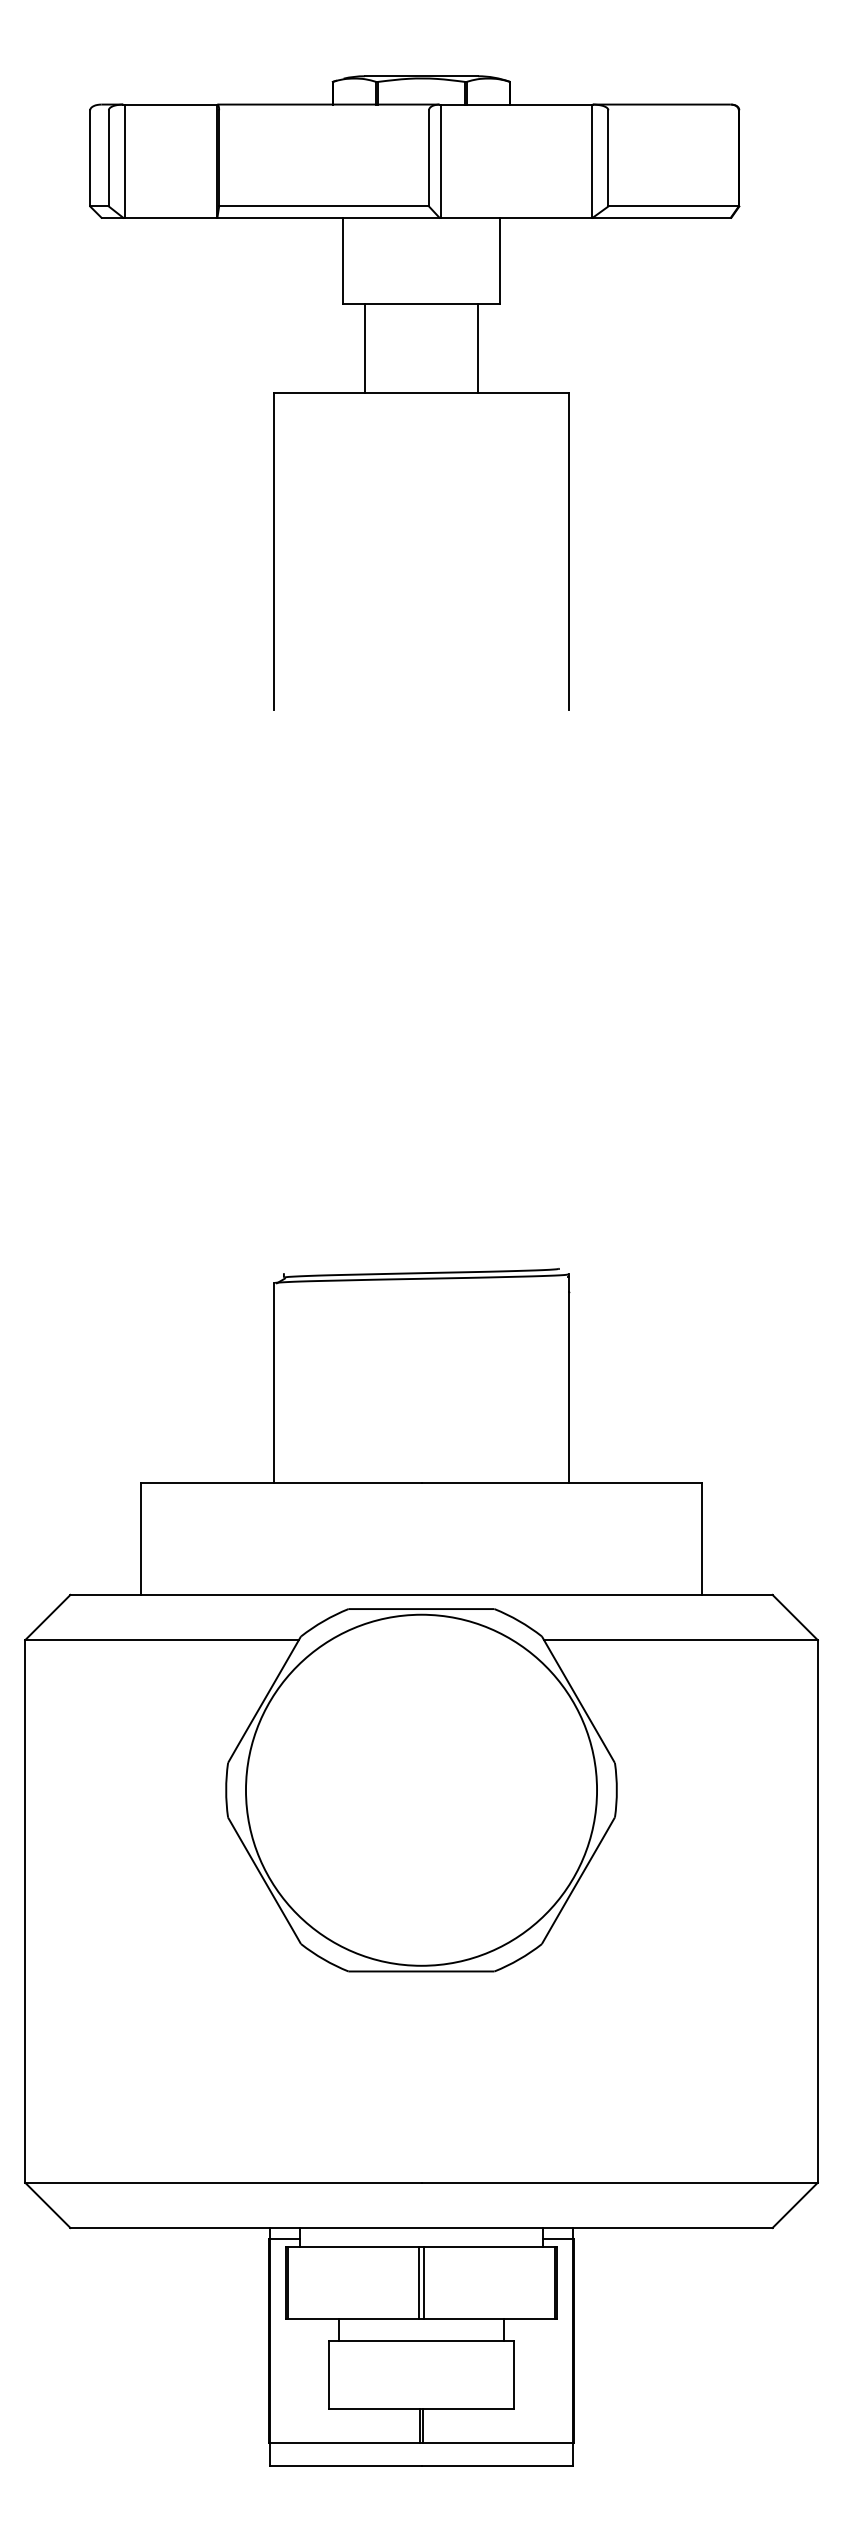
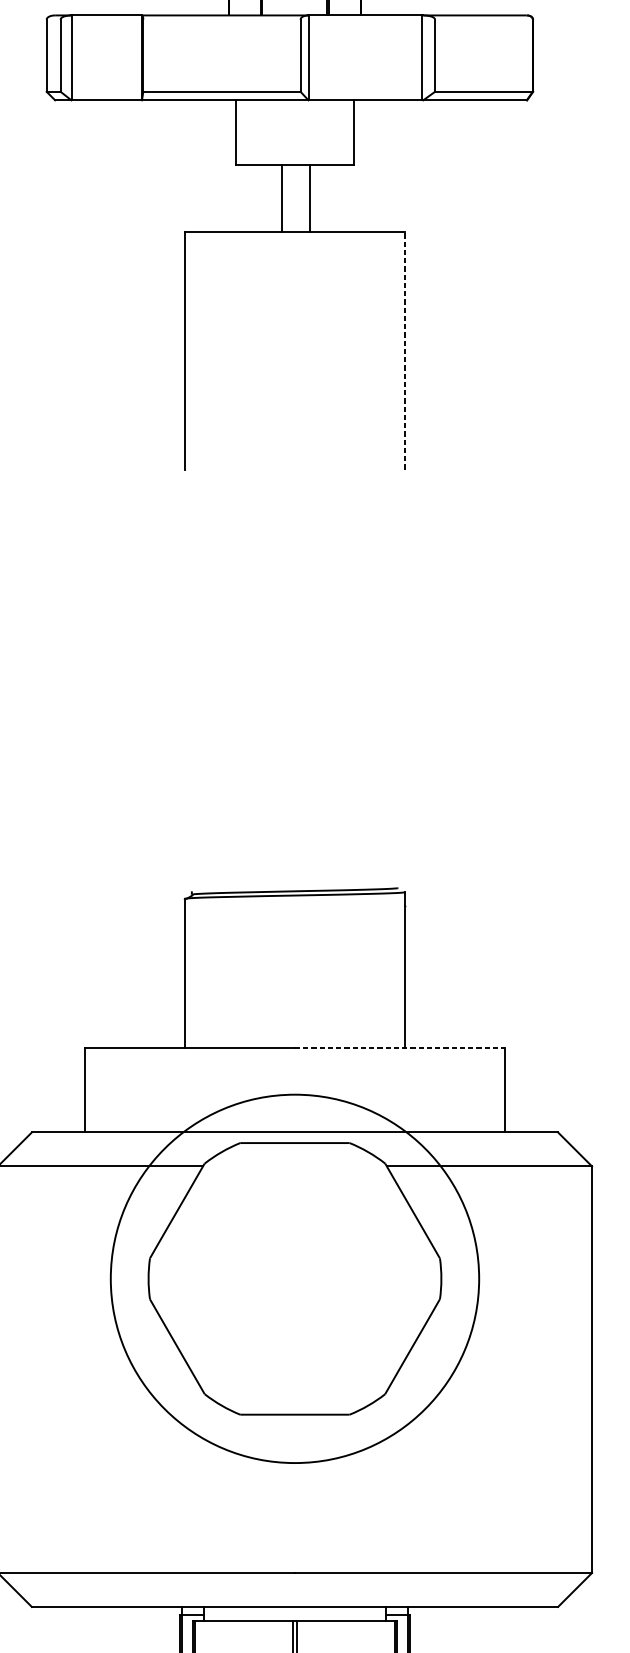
line: (364, 348) -> (282, 198), moved
line: (478, 348) -> (310, 198), moved
line: (568, 551) -> (405, 350), solid -> dashed
line: (562, 1482) -> (400, 1048), solid -> dashed
circle: (421, 1789) -> (294, 1278), size x1.4

